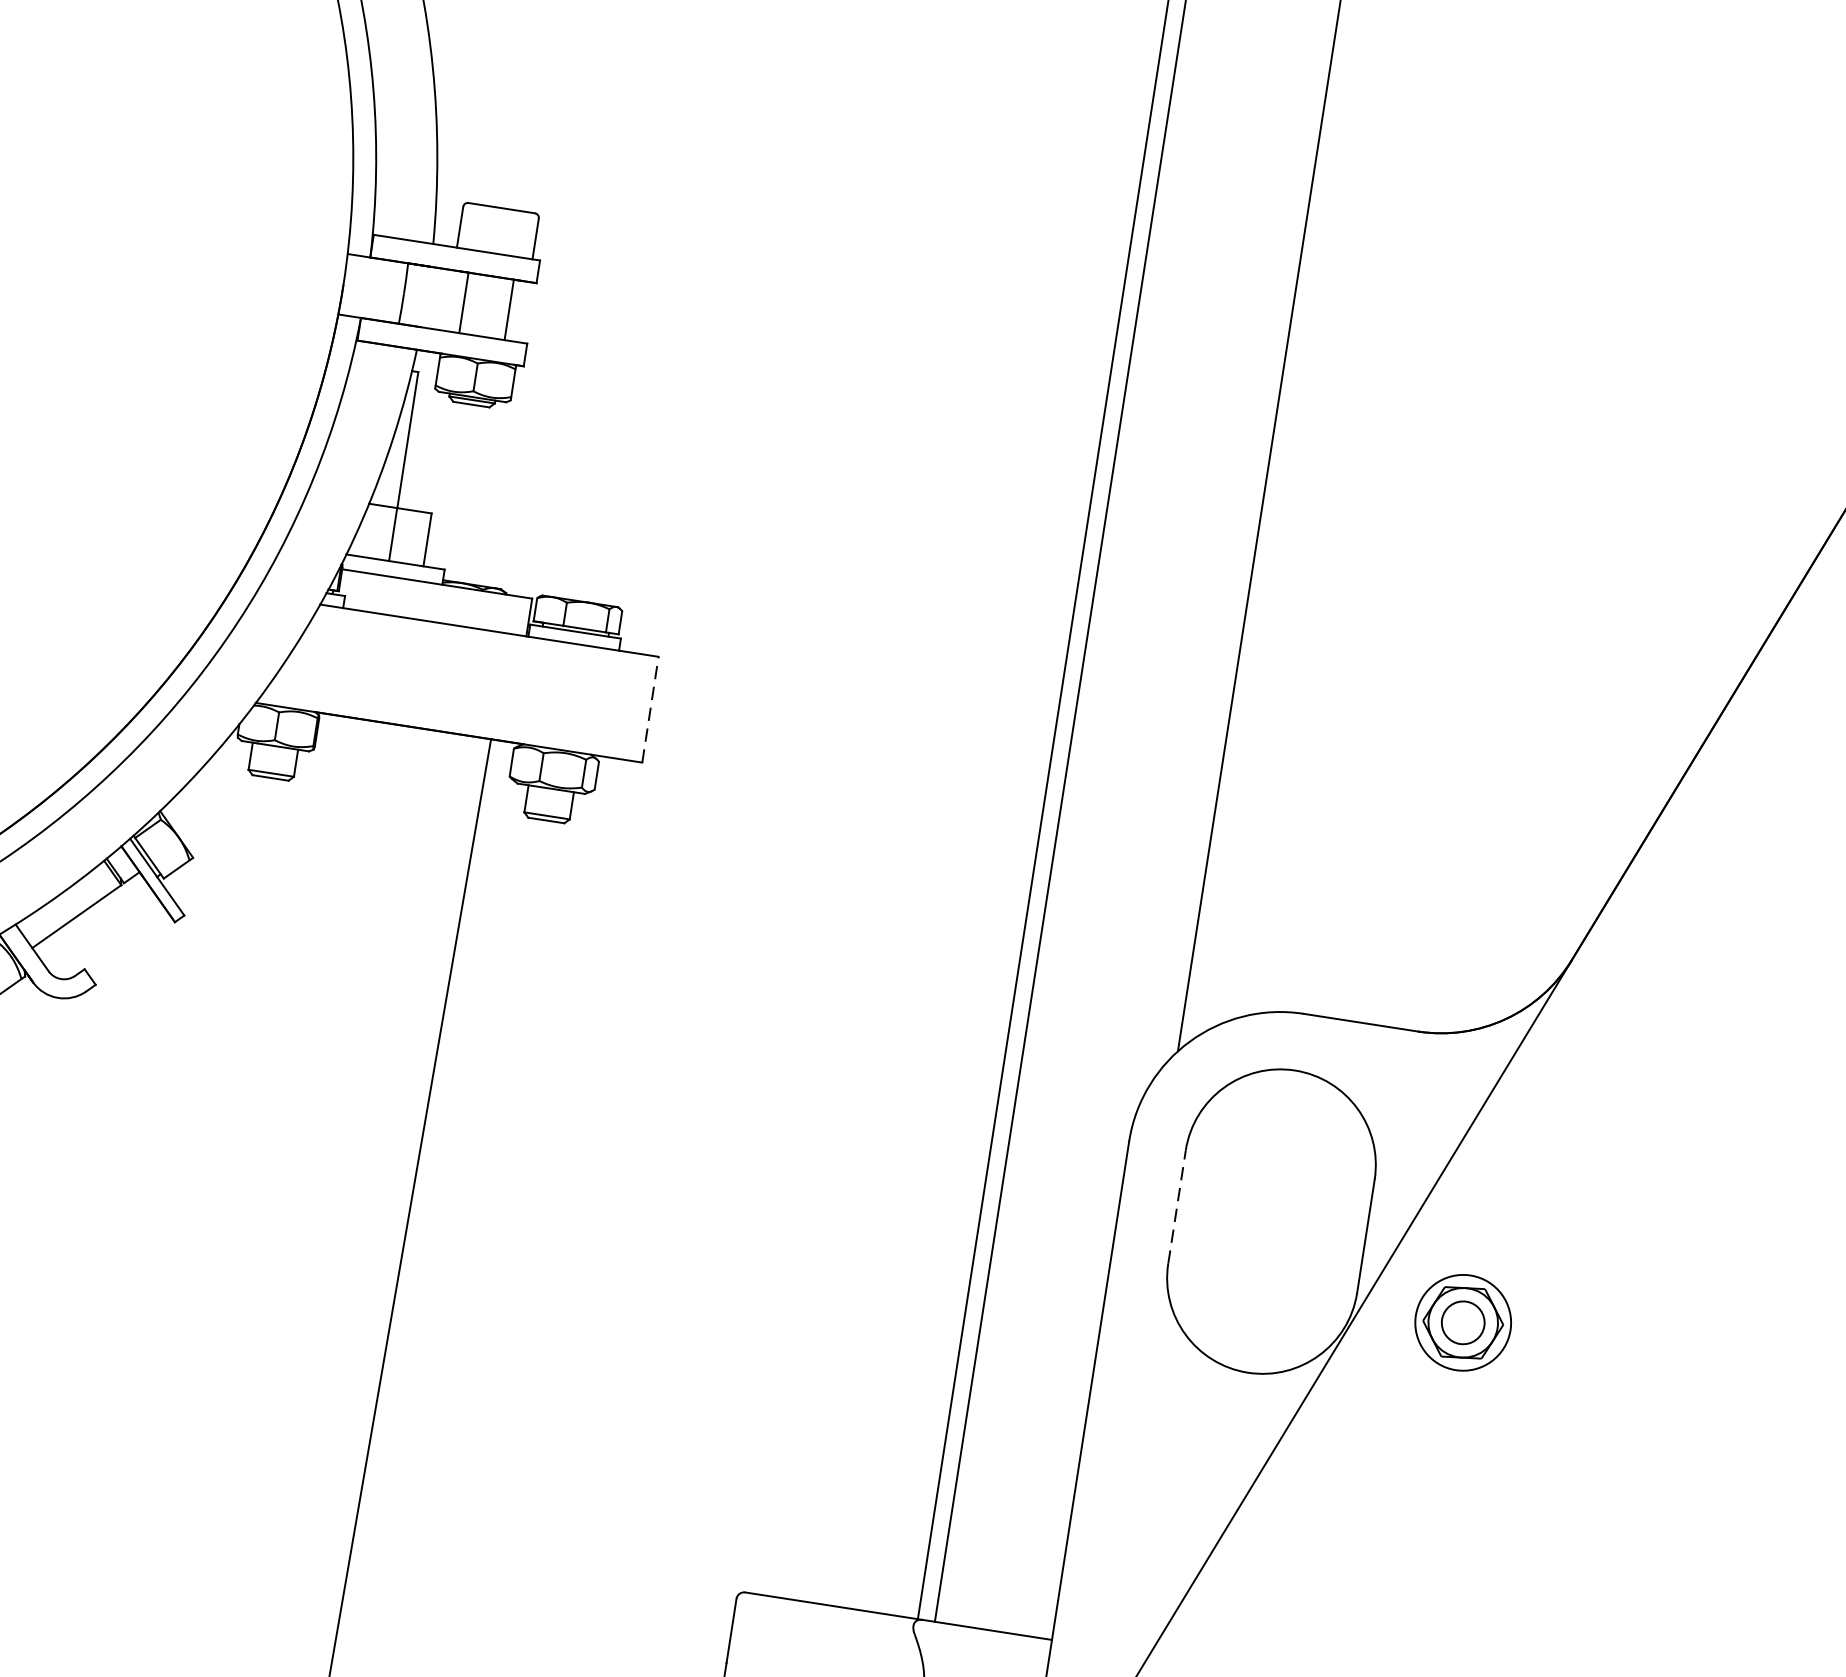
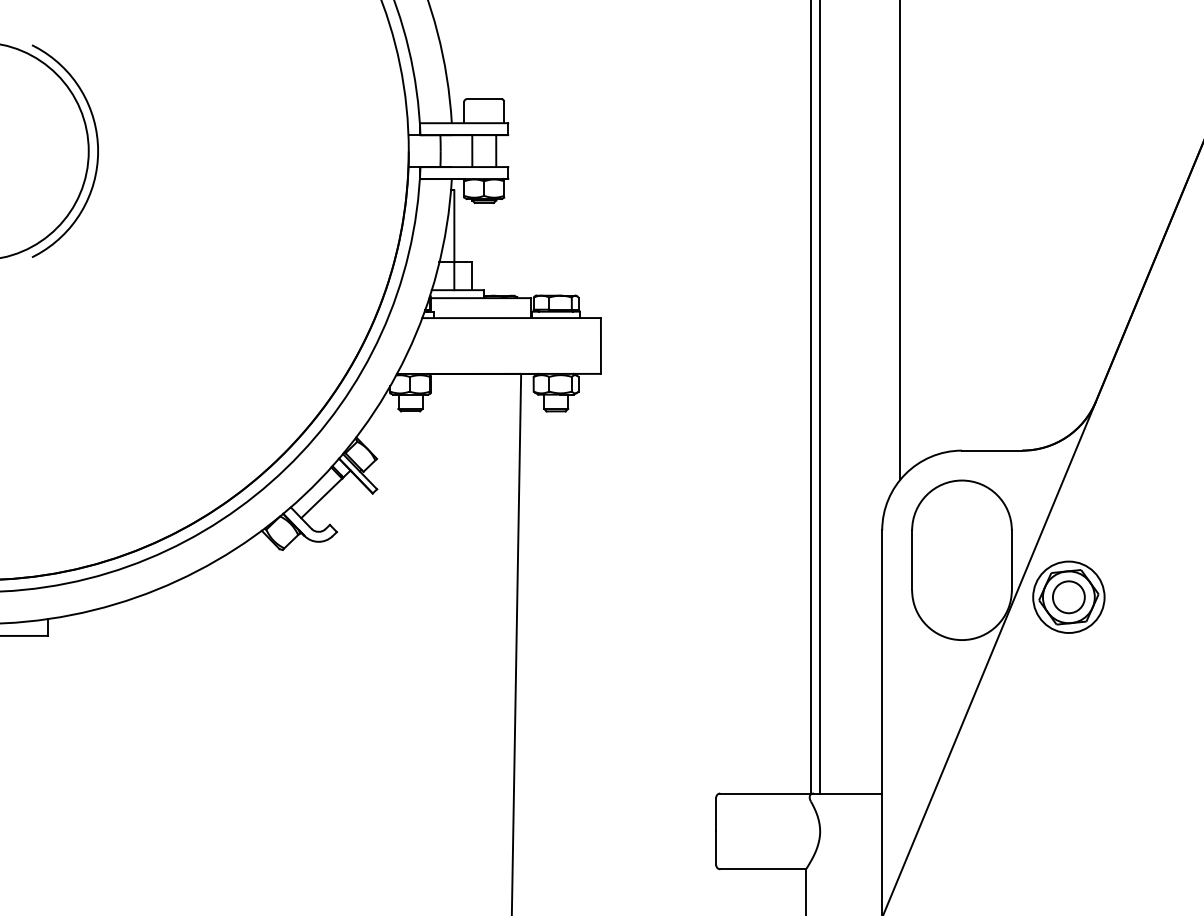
line: (649, 708) -> (600, 345), dashed -> solid
line: (1177, 1207) -> (912, 560), dashed -> solid
part: (1462, 1321) -> (1068, 596), size x1.43

